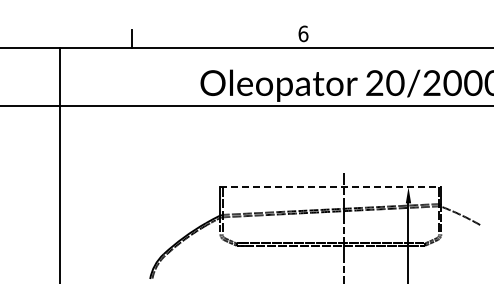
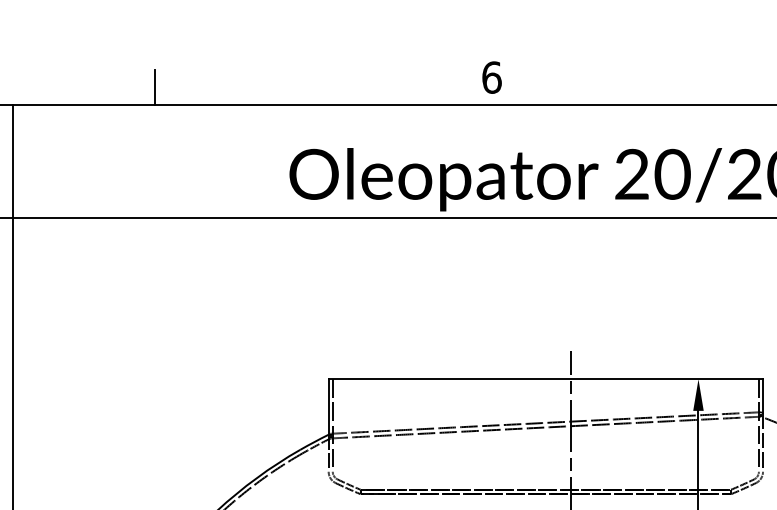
line: (331, 187) -> (547, 379), dashed -> solid

